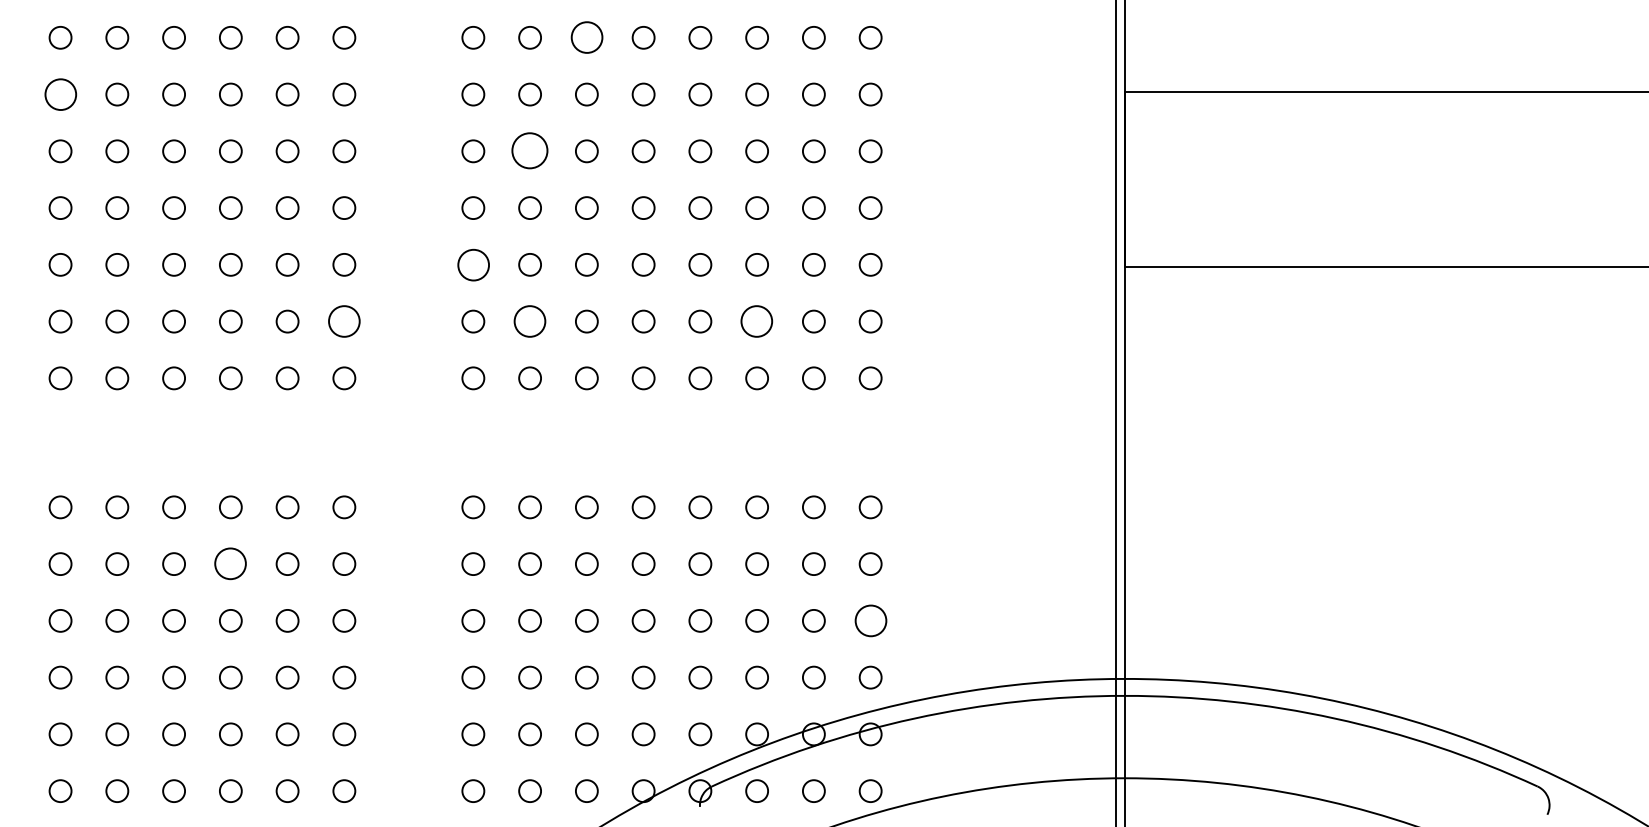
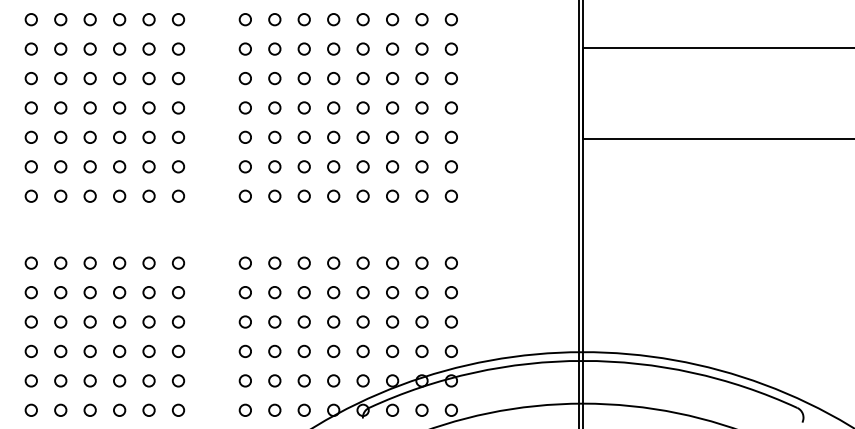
circle: (585, 37) -> (303, 19), size x0.71
circle: (58, 93) -> (30, 48), size x0.71
circle: (529, 151) -> (274, 78), size x0.62
circle: (471, 263) -> (244, 136), size x0.71
circle: (344, 320) -> (178, 166), size x0.71
circle: (529, 320) -> (274, 166), size x0.71
circle: (757, 320) -> (392, 166), size x0.71
circle: (230, 563) -> (119, 292), size x0.71
circle: (868, 619) -> (450, 321), size x0.71

